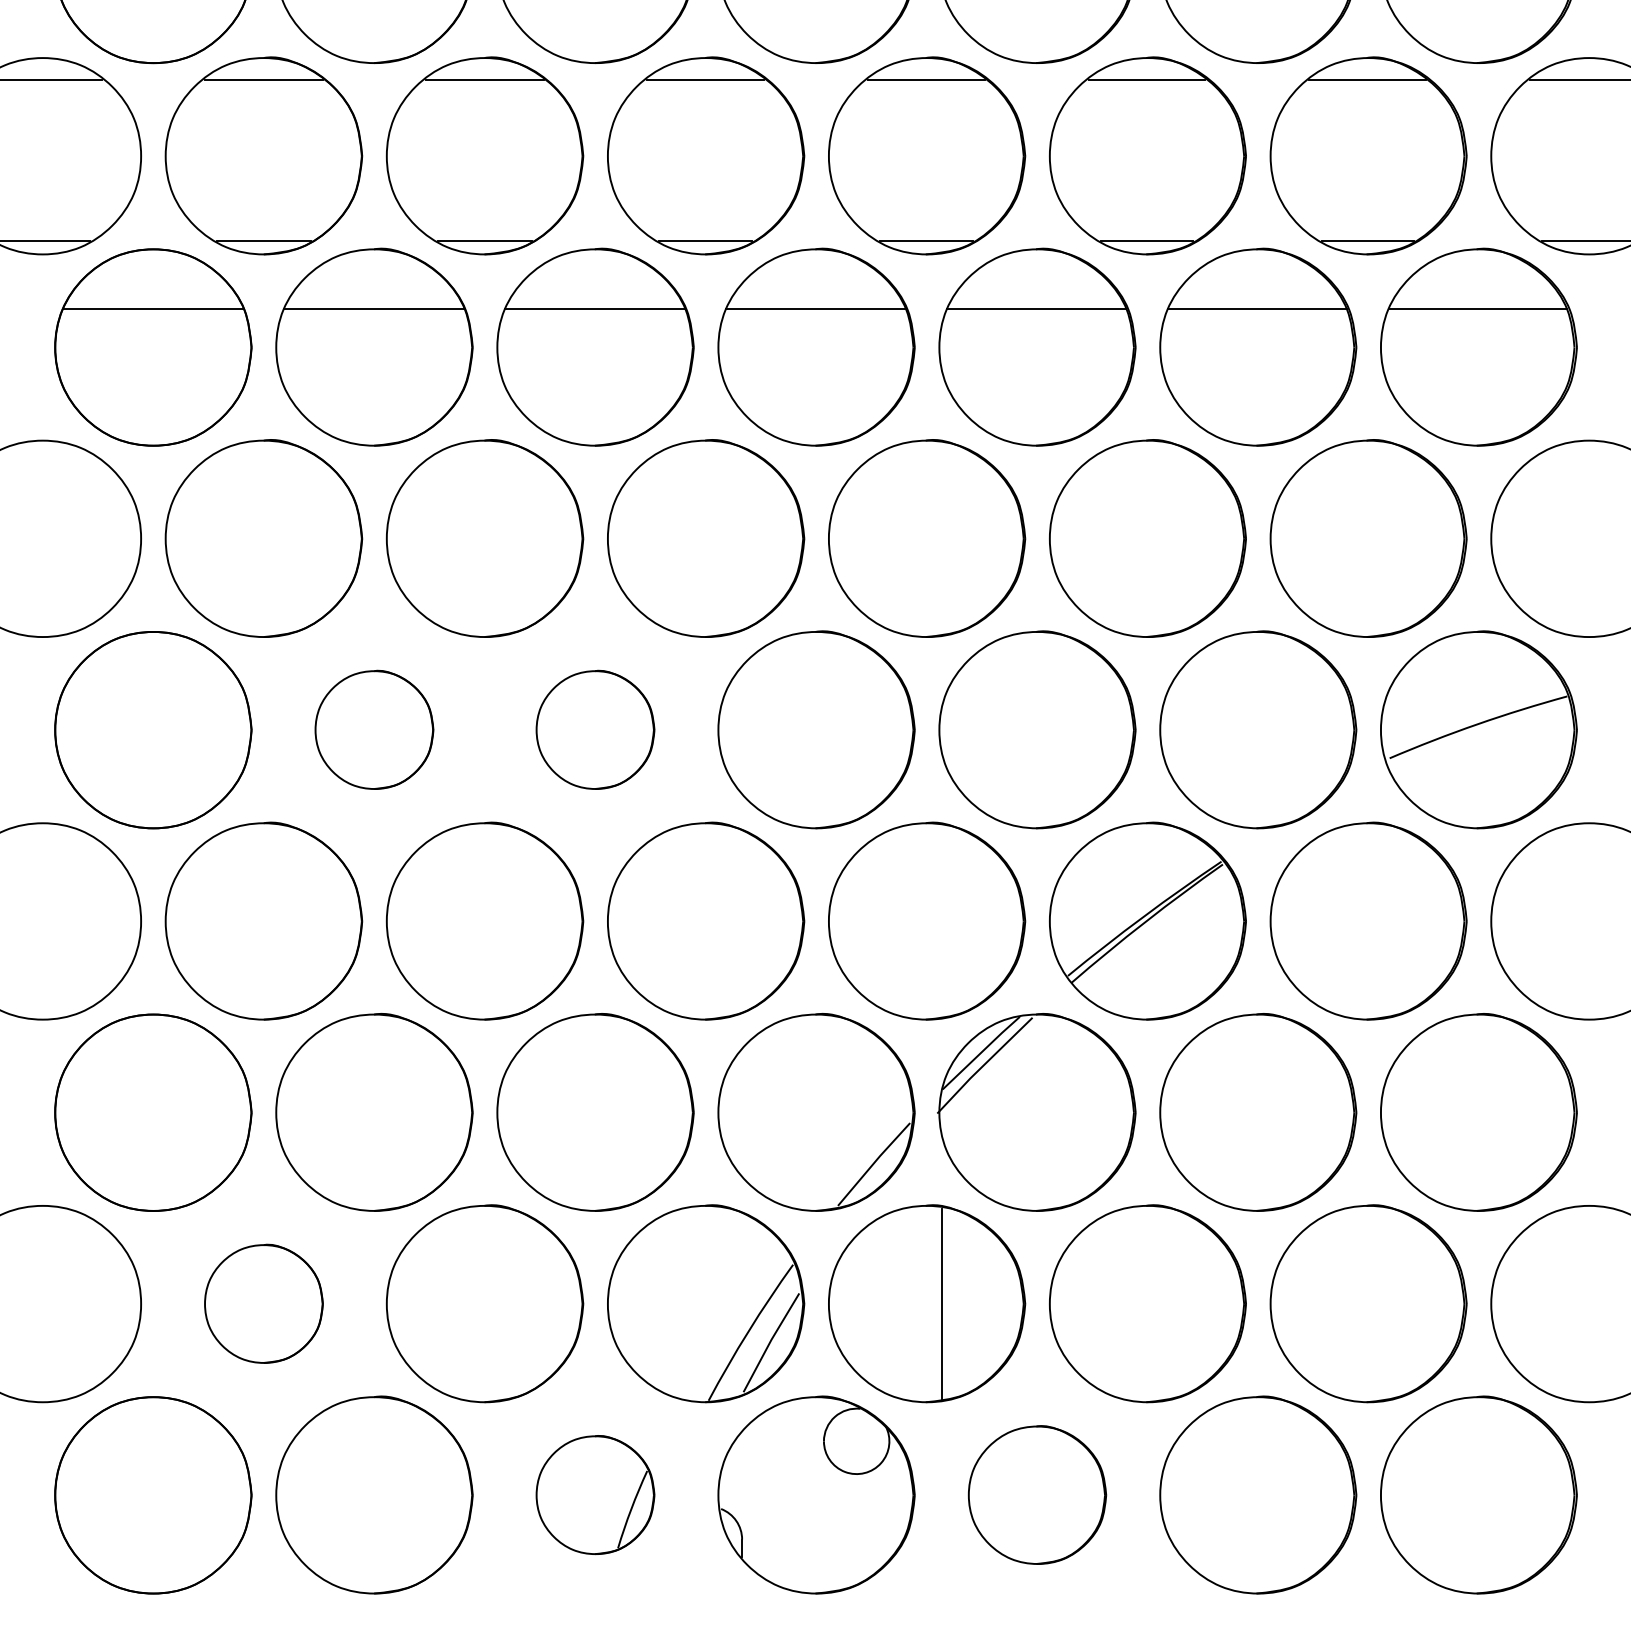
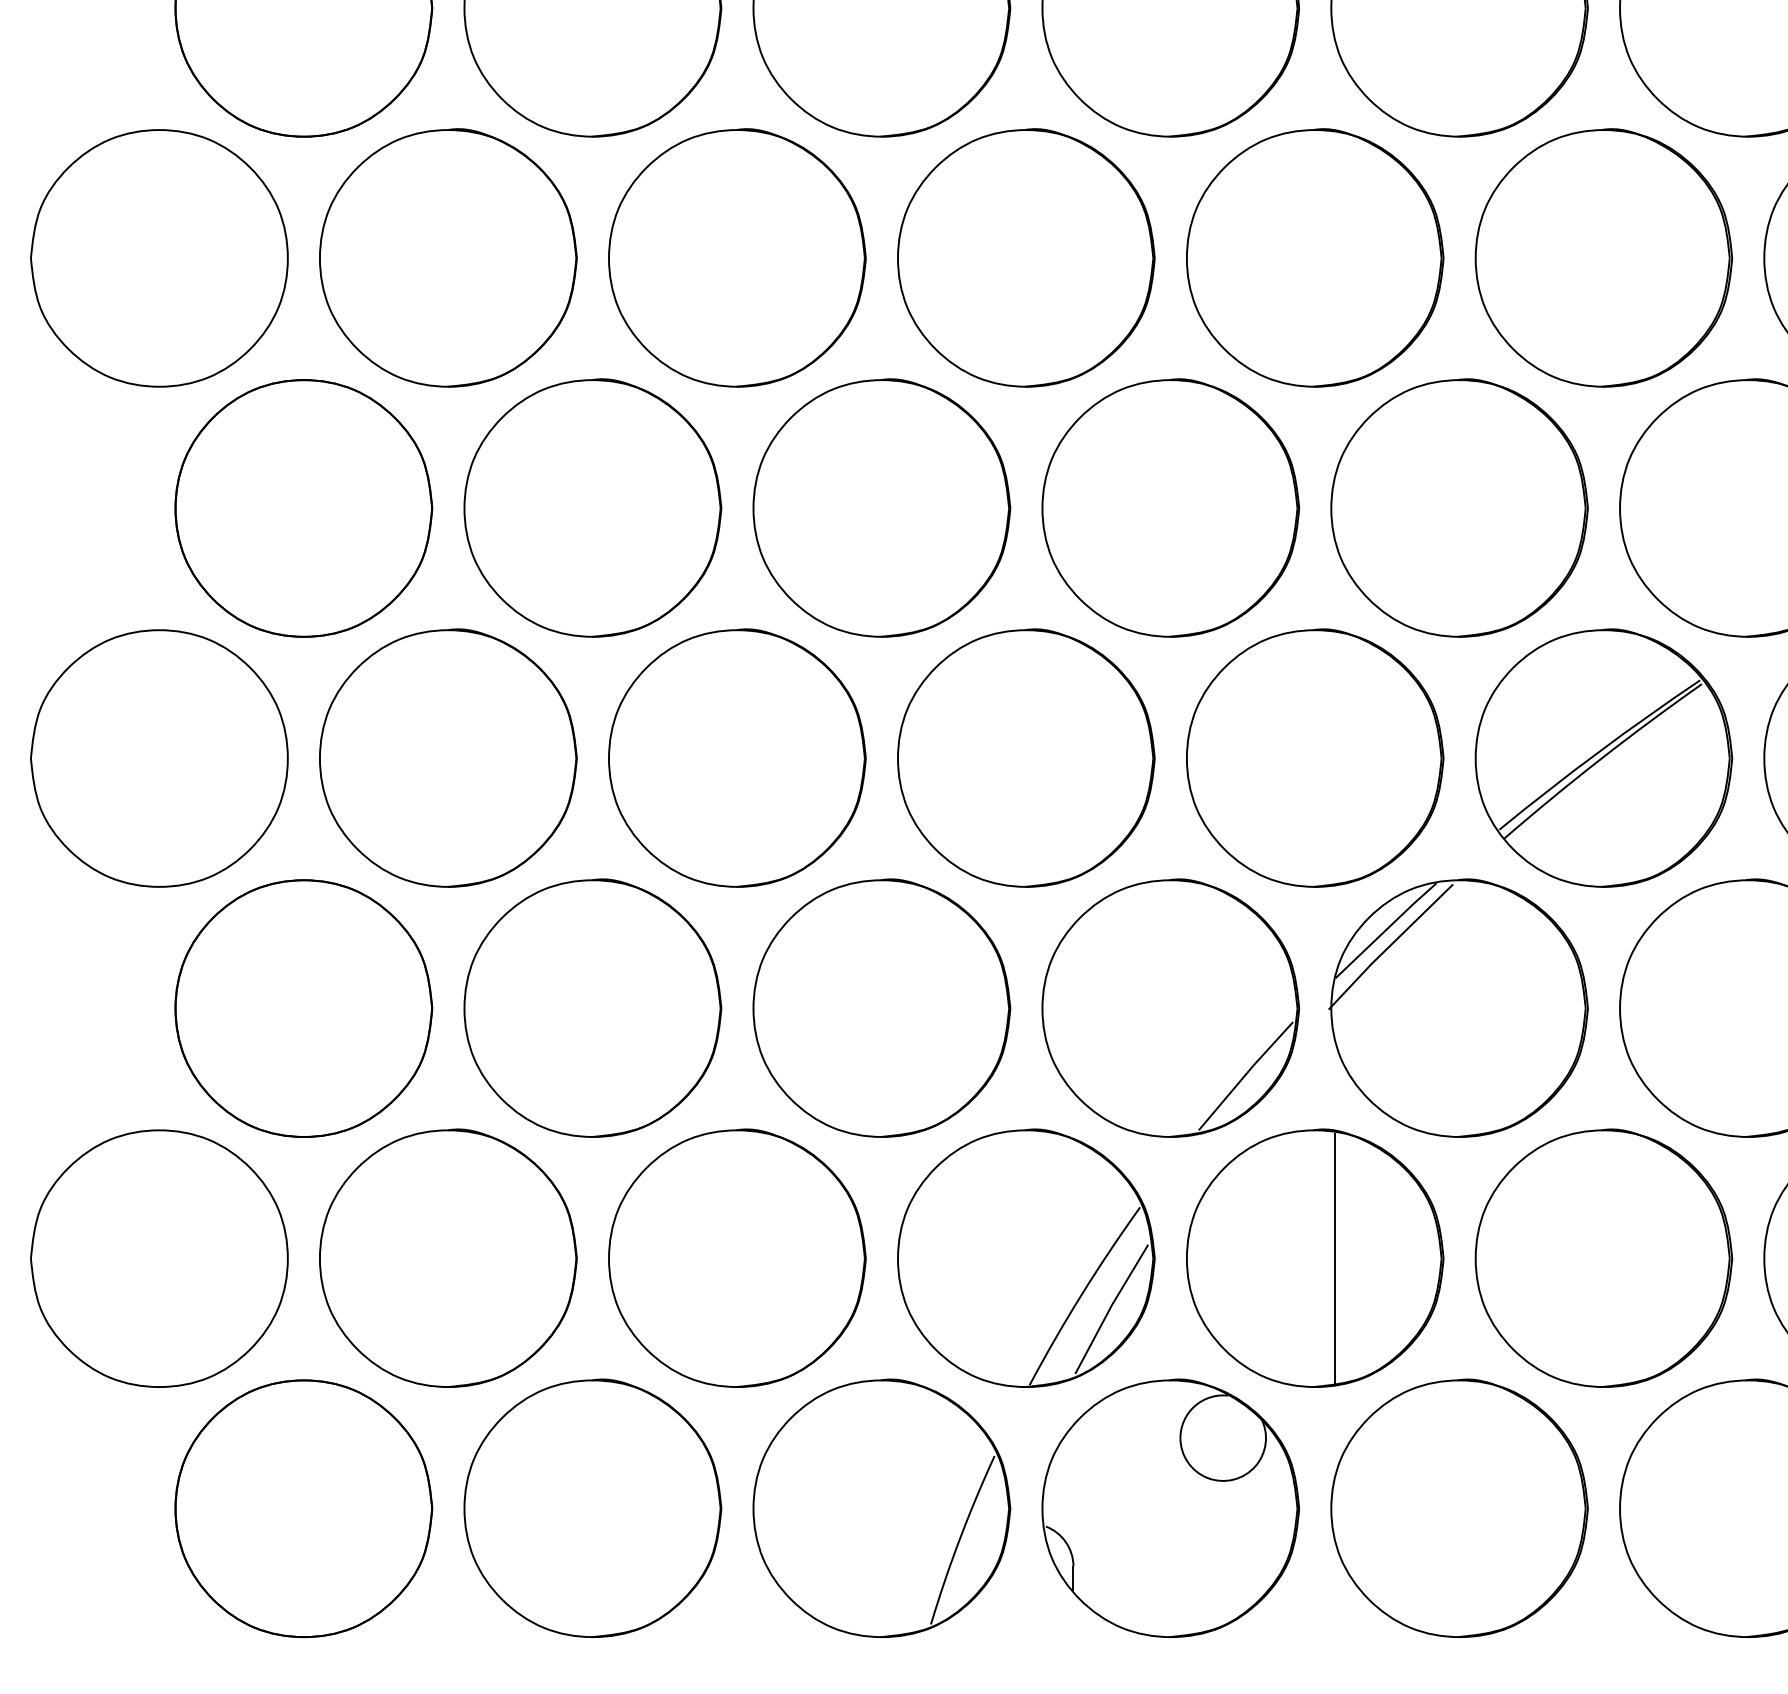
part: (374, 729) -> (592, 507), size x1.67
part: (595, 729) -> (881, 507), size x1.67
part: (263, 1303) -> (447, 1257), size x1.67
part: (595, 1494) -> (881, 1507), size x1.67
part: (1037, 1494) -> (1459, 1507), size x1.43

